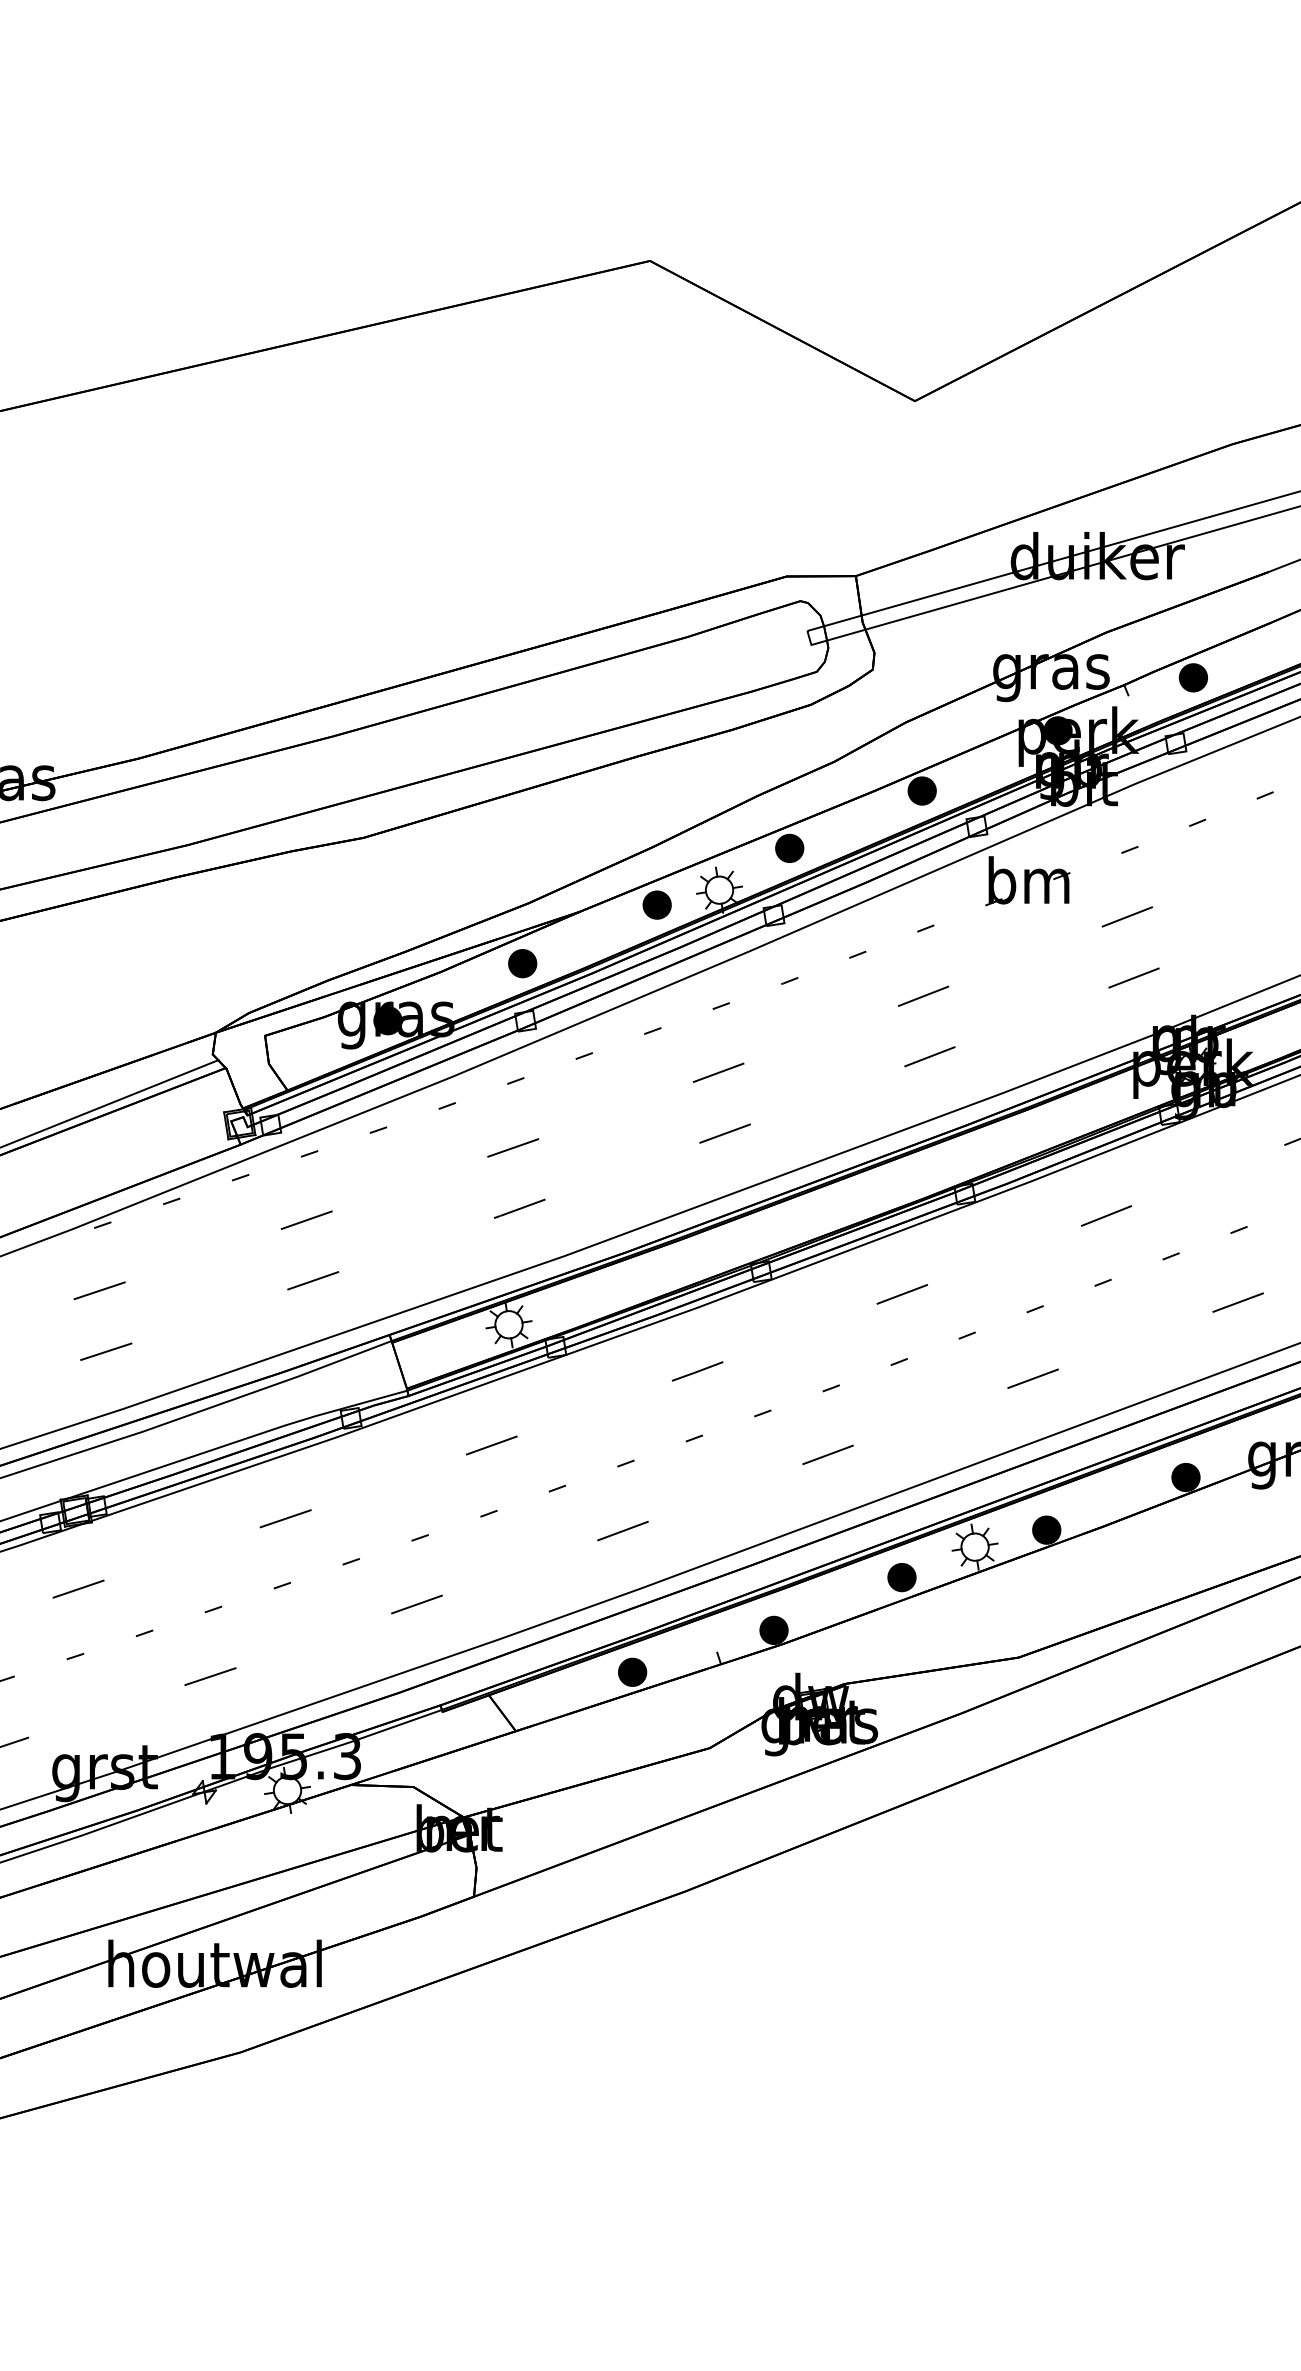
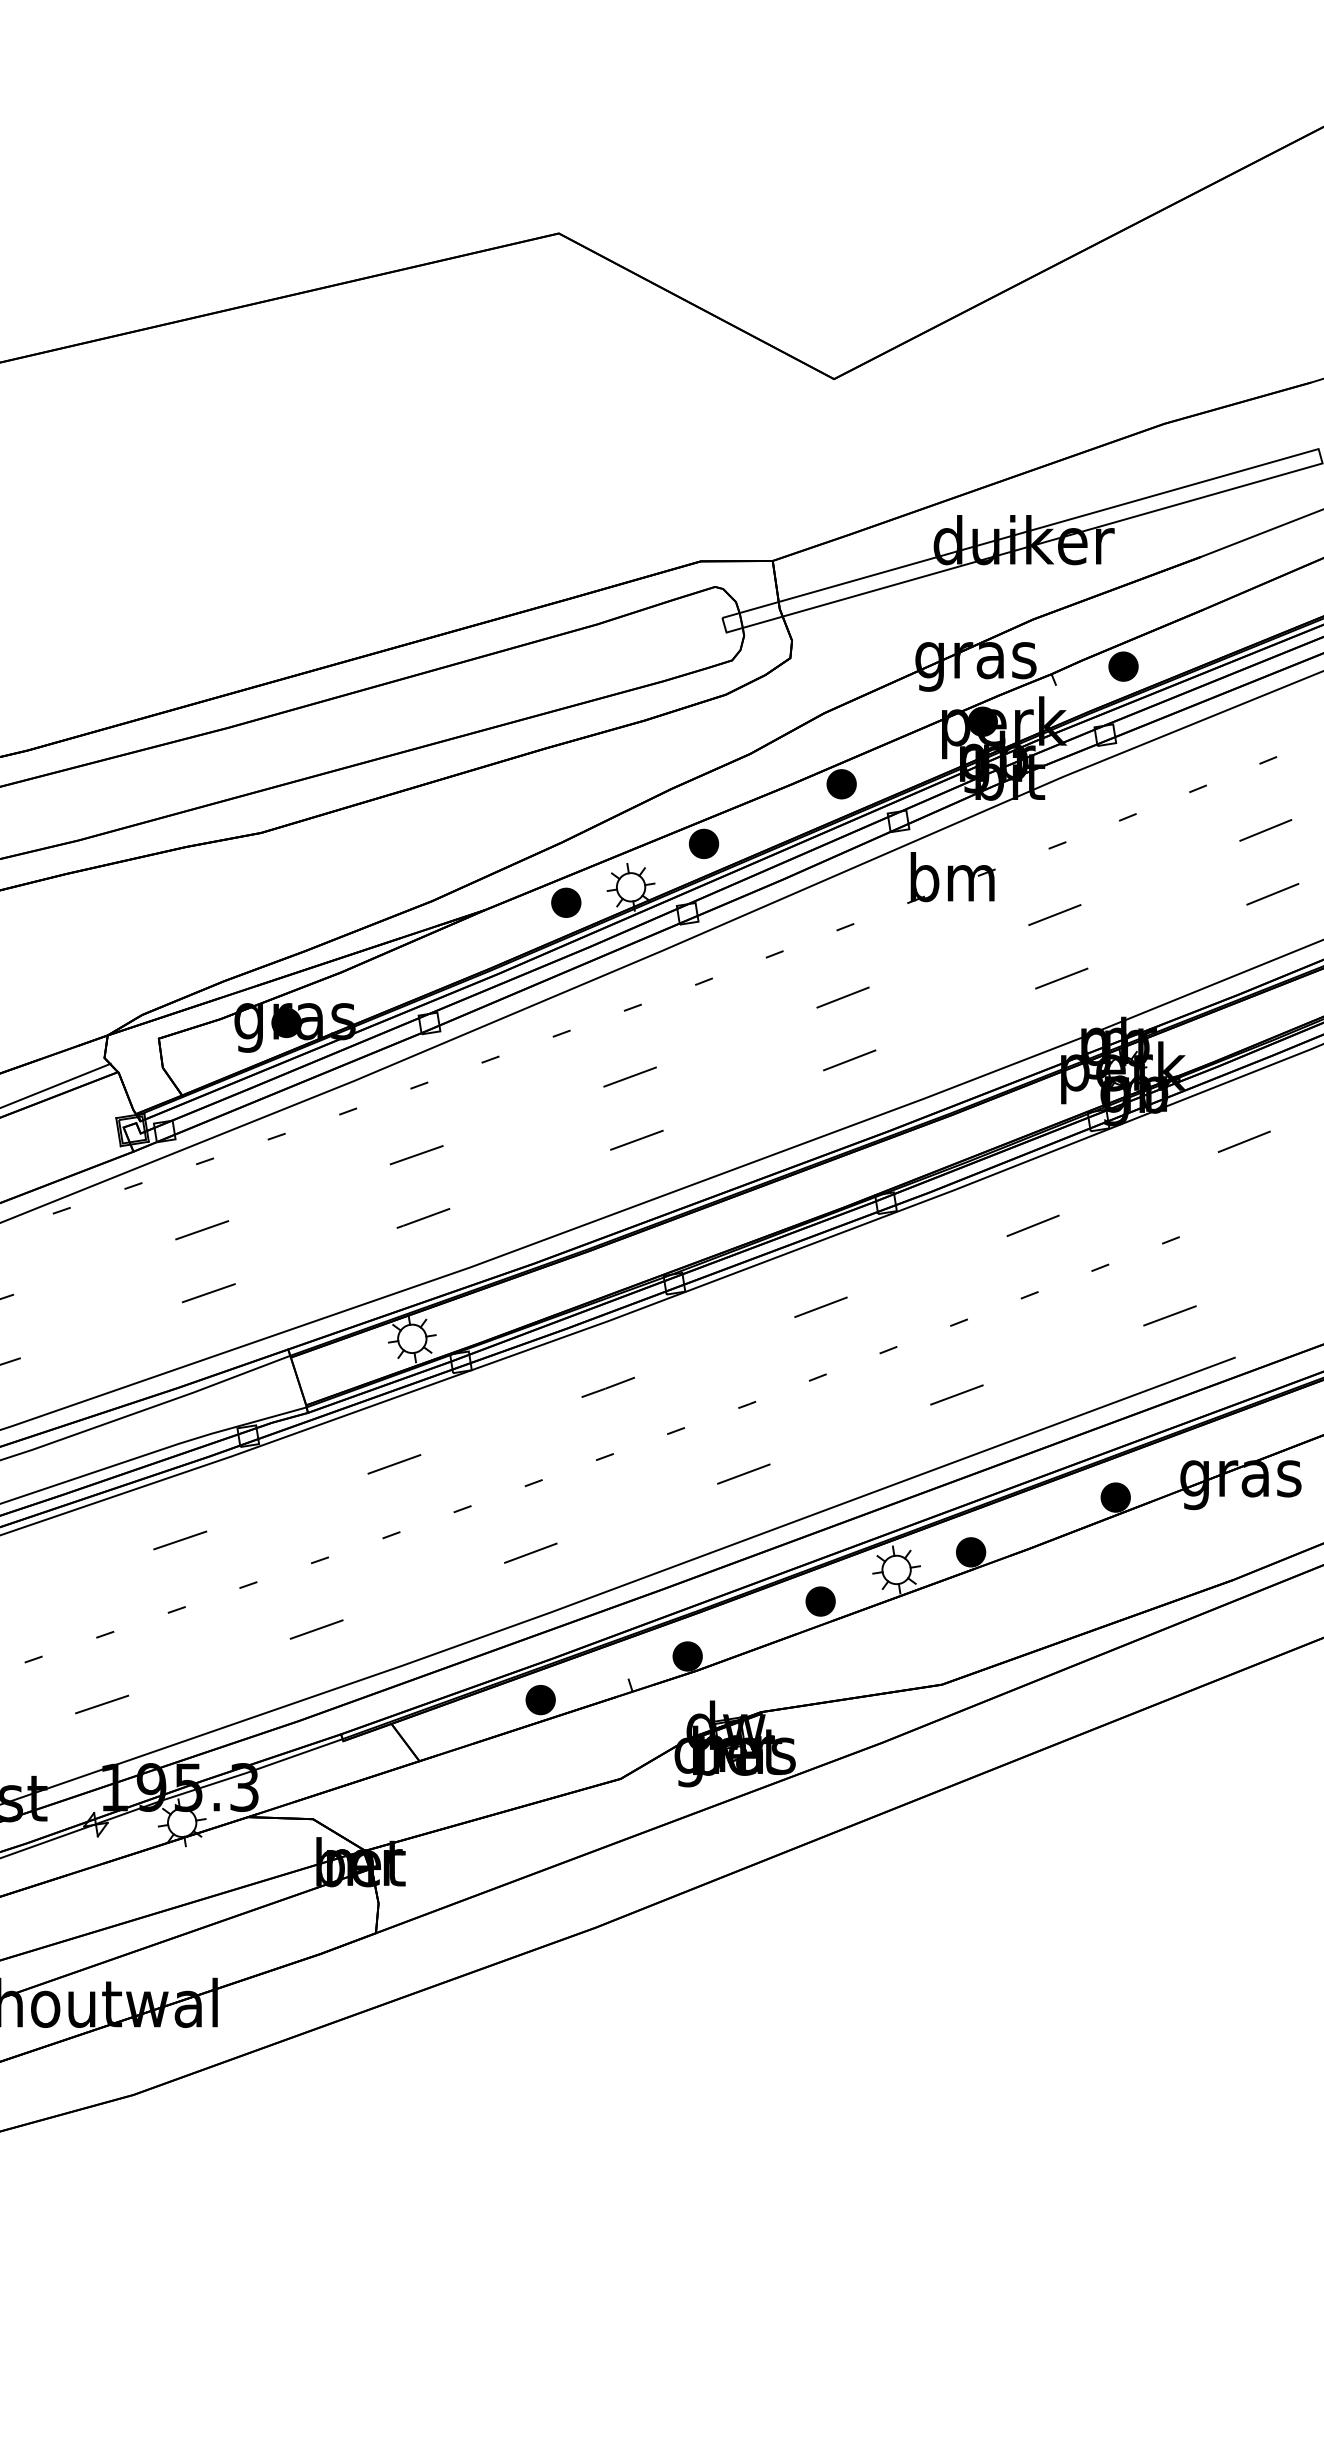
part: (522, 963) -> (426, 963), removed

